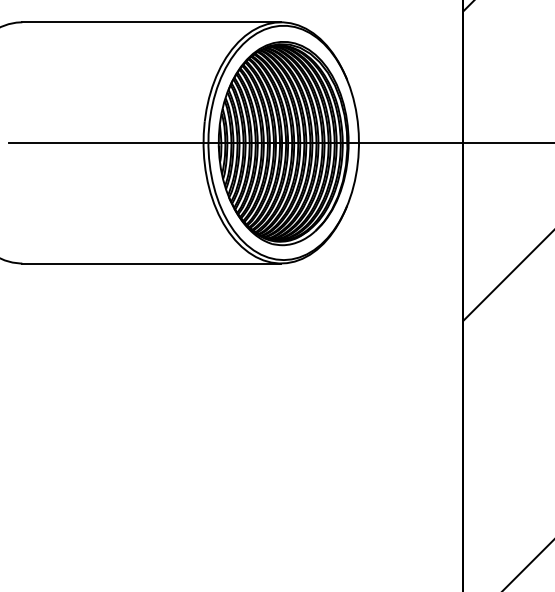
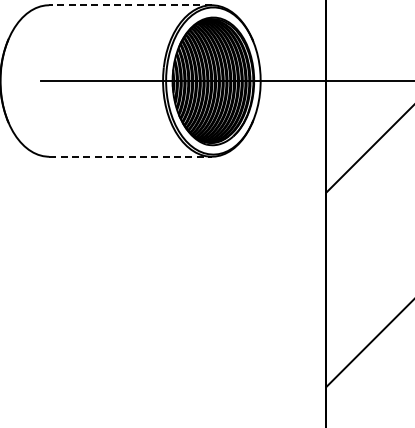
line: (150, 22) -> (129, 5), solid -> dashed
line: (151, 263) -> (130, 156), solid -> dashed

